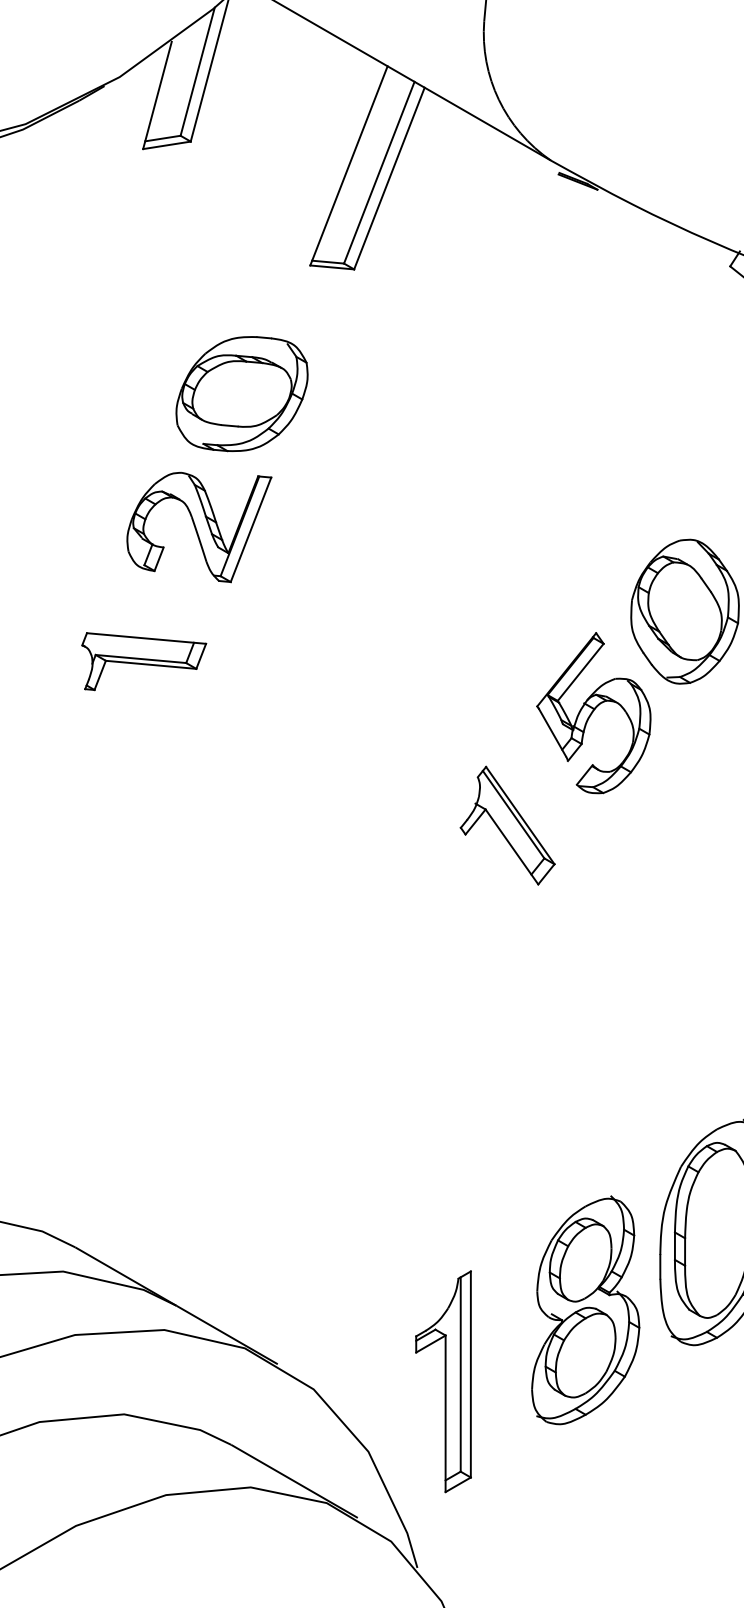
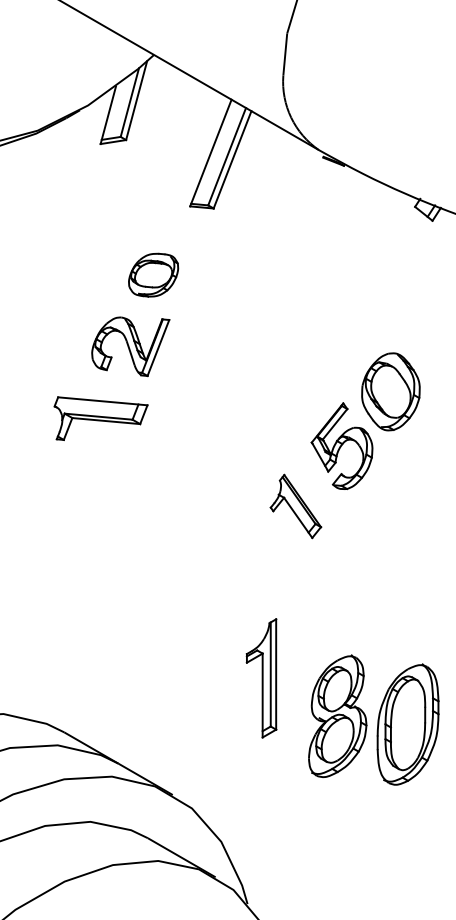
part: (241, 392) -> (153, 274), size x0.7
part: (144, 661) -> (101, 418), size x1.4
part: (585, 1309) -> (337, 715), moved
part: (443, 1381) -> (261, 678), moved

